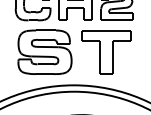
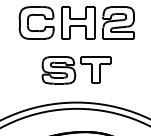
part: (73, 52) -> (76, 70), size x0.62

